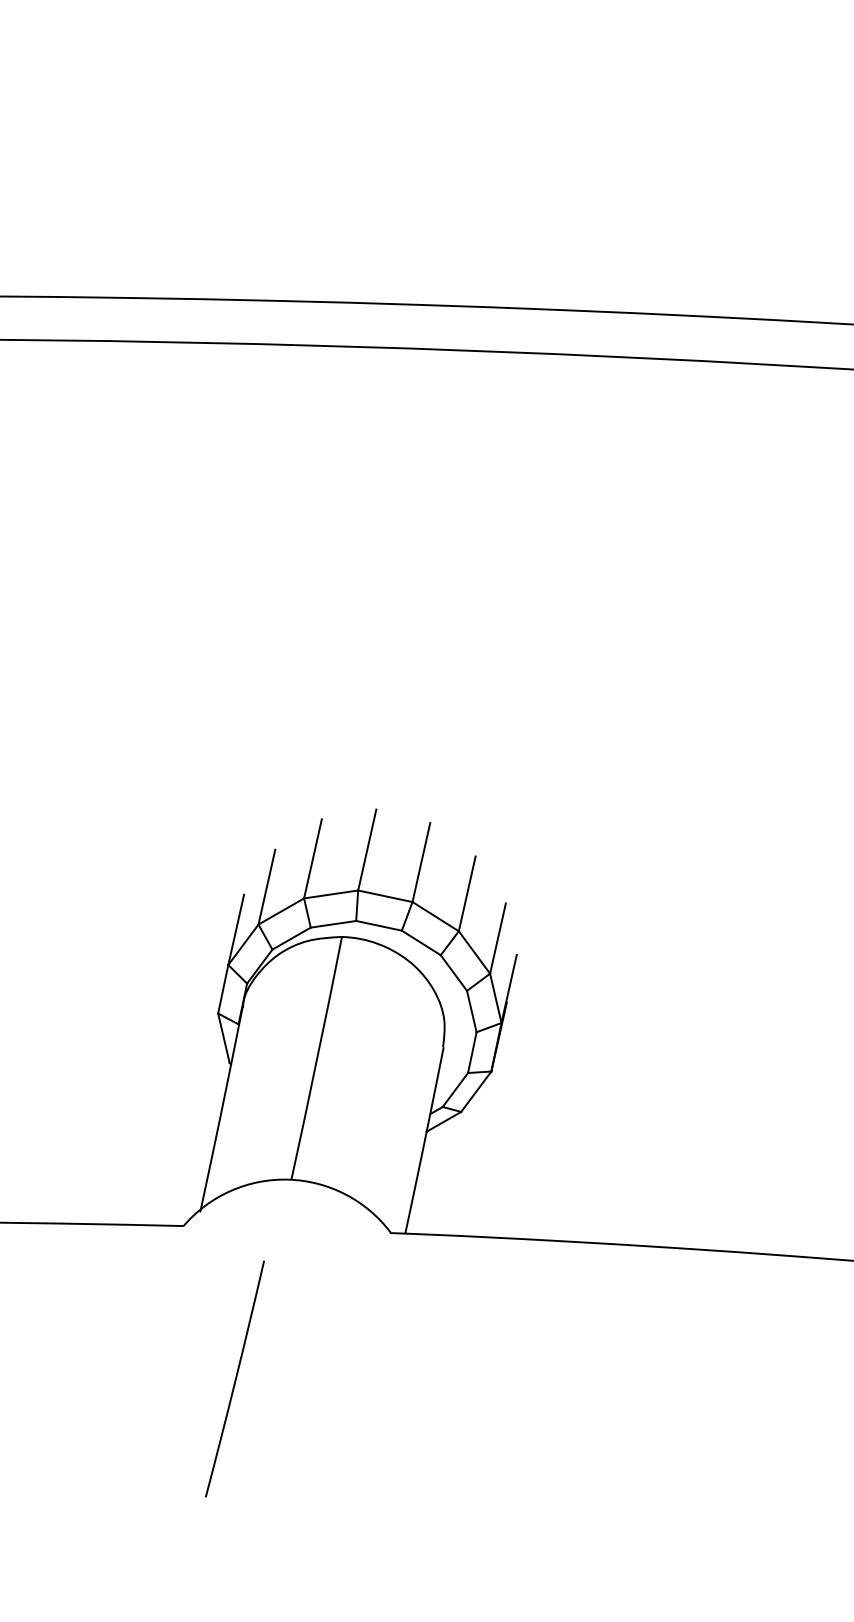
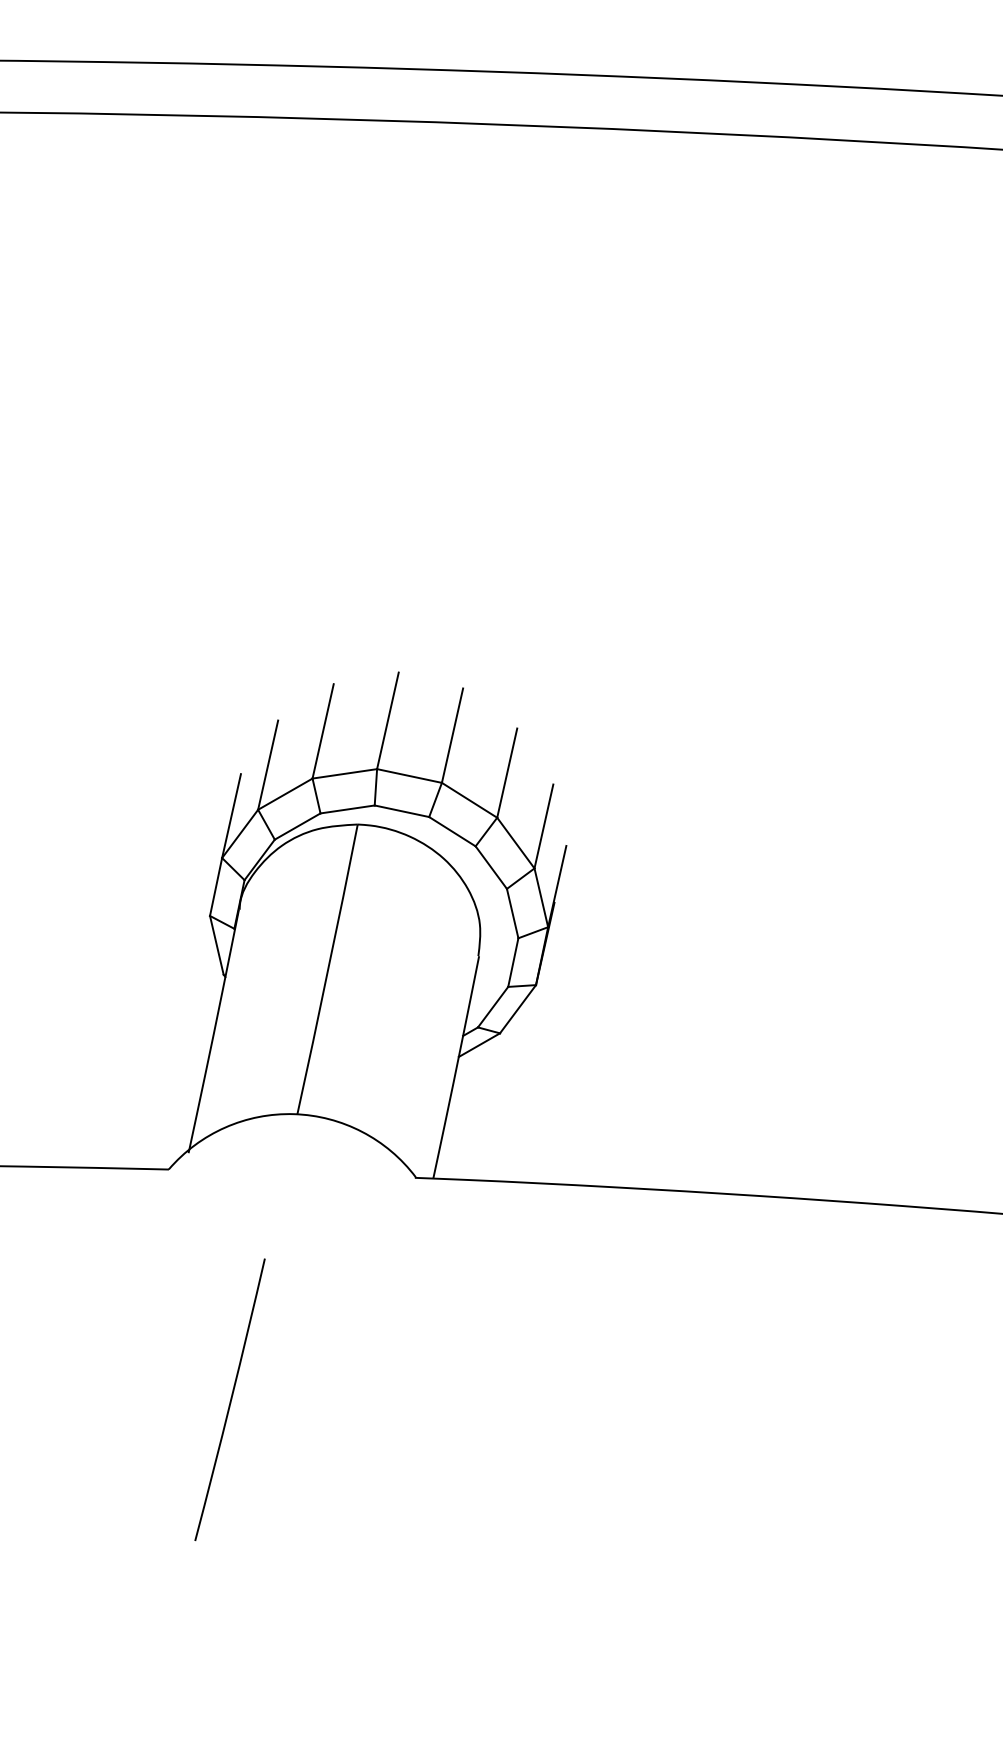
line: (235, 1378) -> (230, 1399), moved

